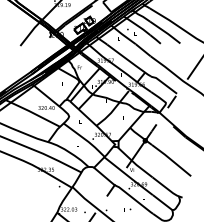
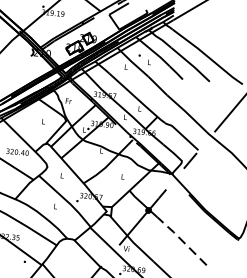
line: (170, 159) -> (180, 239), solid -> dashed

